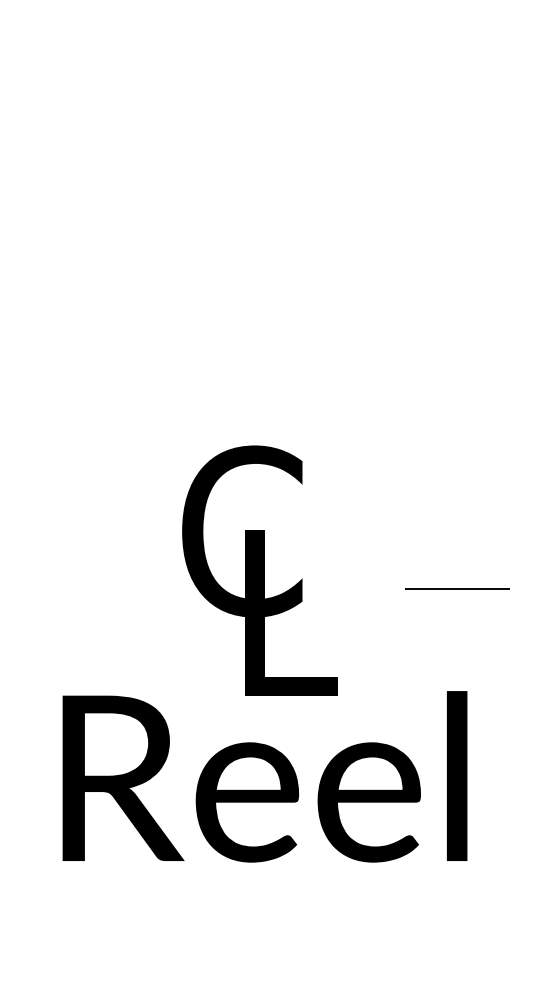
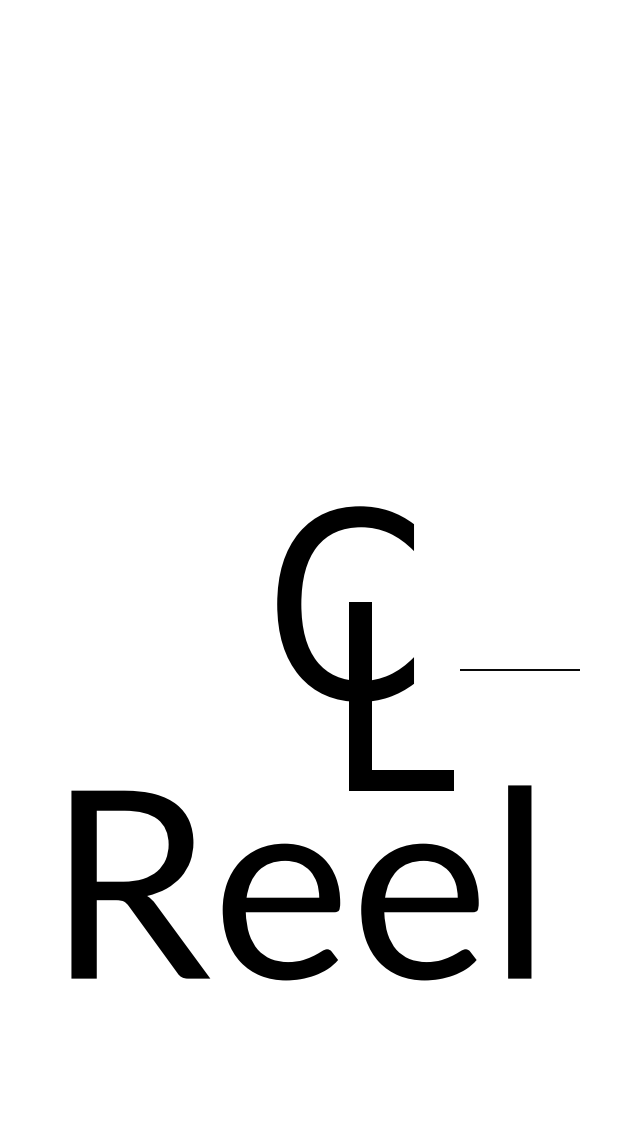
text: (259, 570) -> (365, 648), moved

